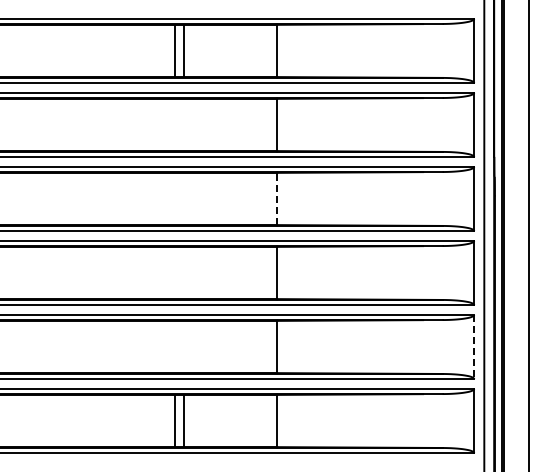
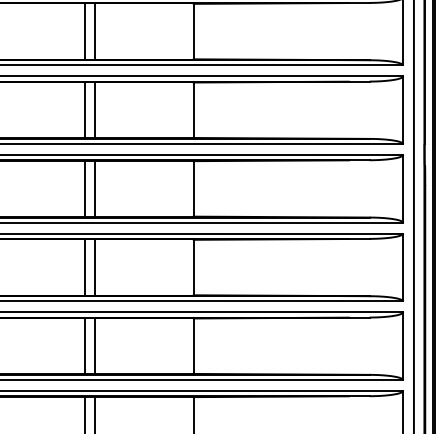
line: (174, 124) -> (84, 109), added
line: (184, 124) -> (95, 109), added
line: (174, 198) -> (84, 188), added
line: (184, 198) -> (95, 188), added
line: (277, 198) -> (194, 188), dashed -> solid
line: (174, 272) -> (84, 267), added
line: (184, 272) -> (95, 267), added
line: (174, 346) -> (84, 345), added
line: (184, 346) -> (95, 345), added
line: (474, 347) -> (403, 346), dashed -> solid

